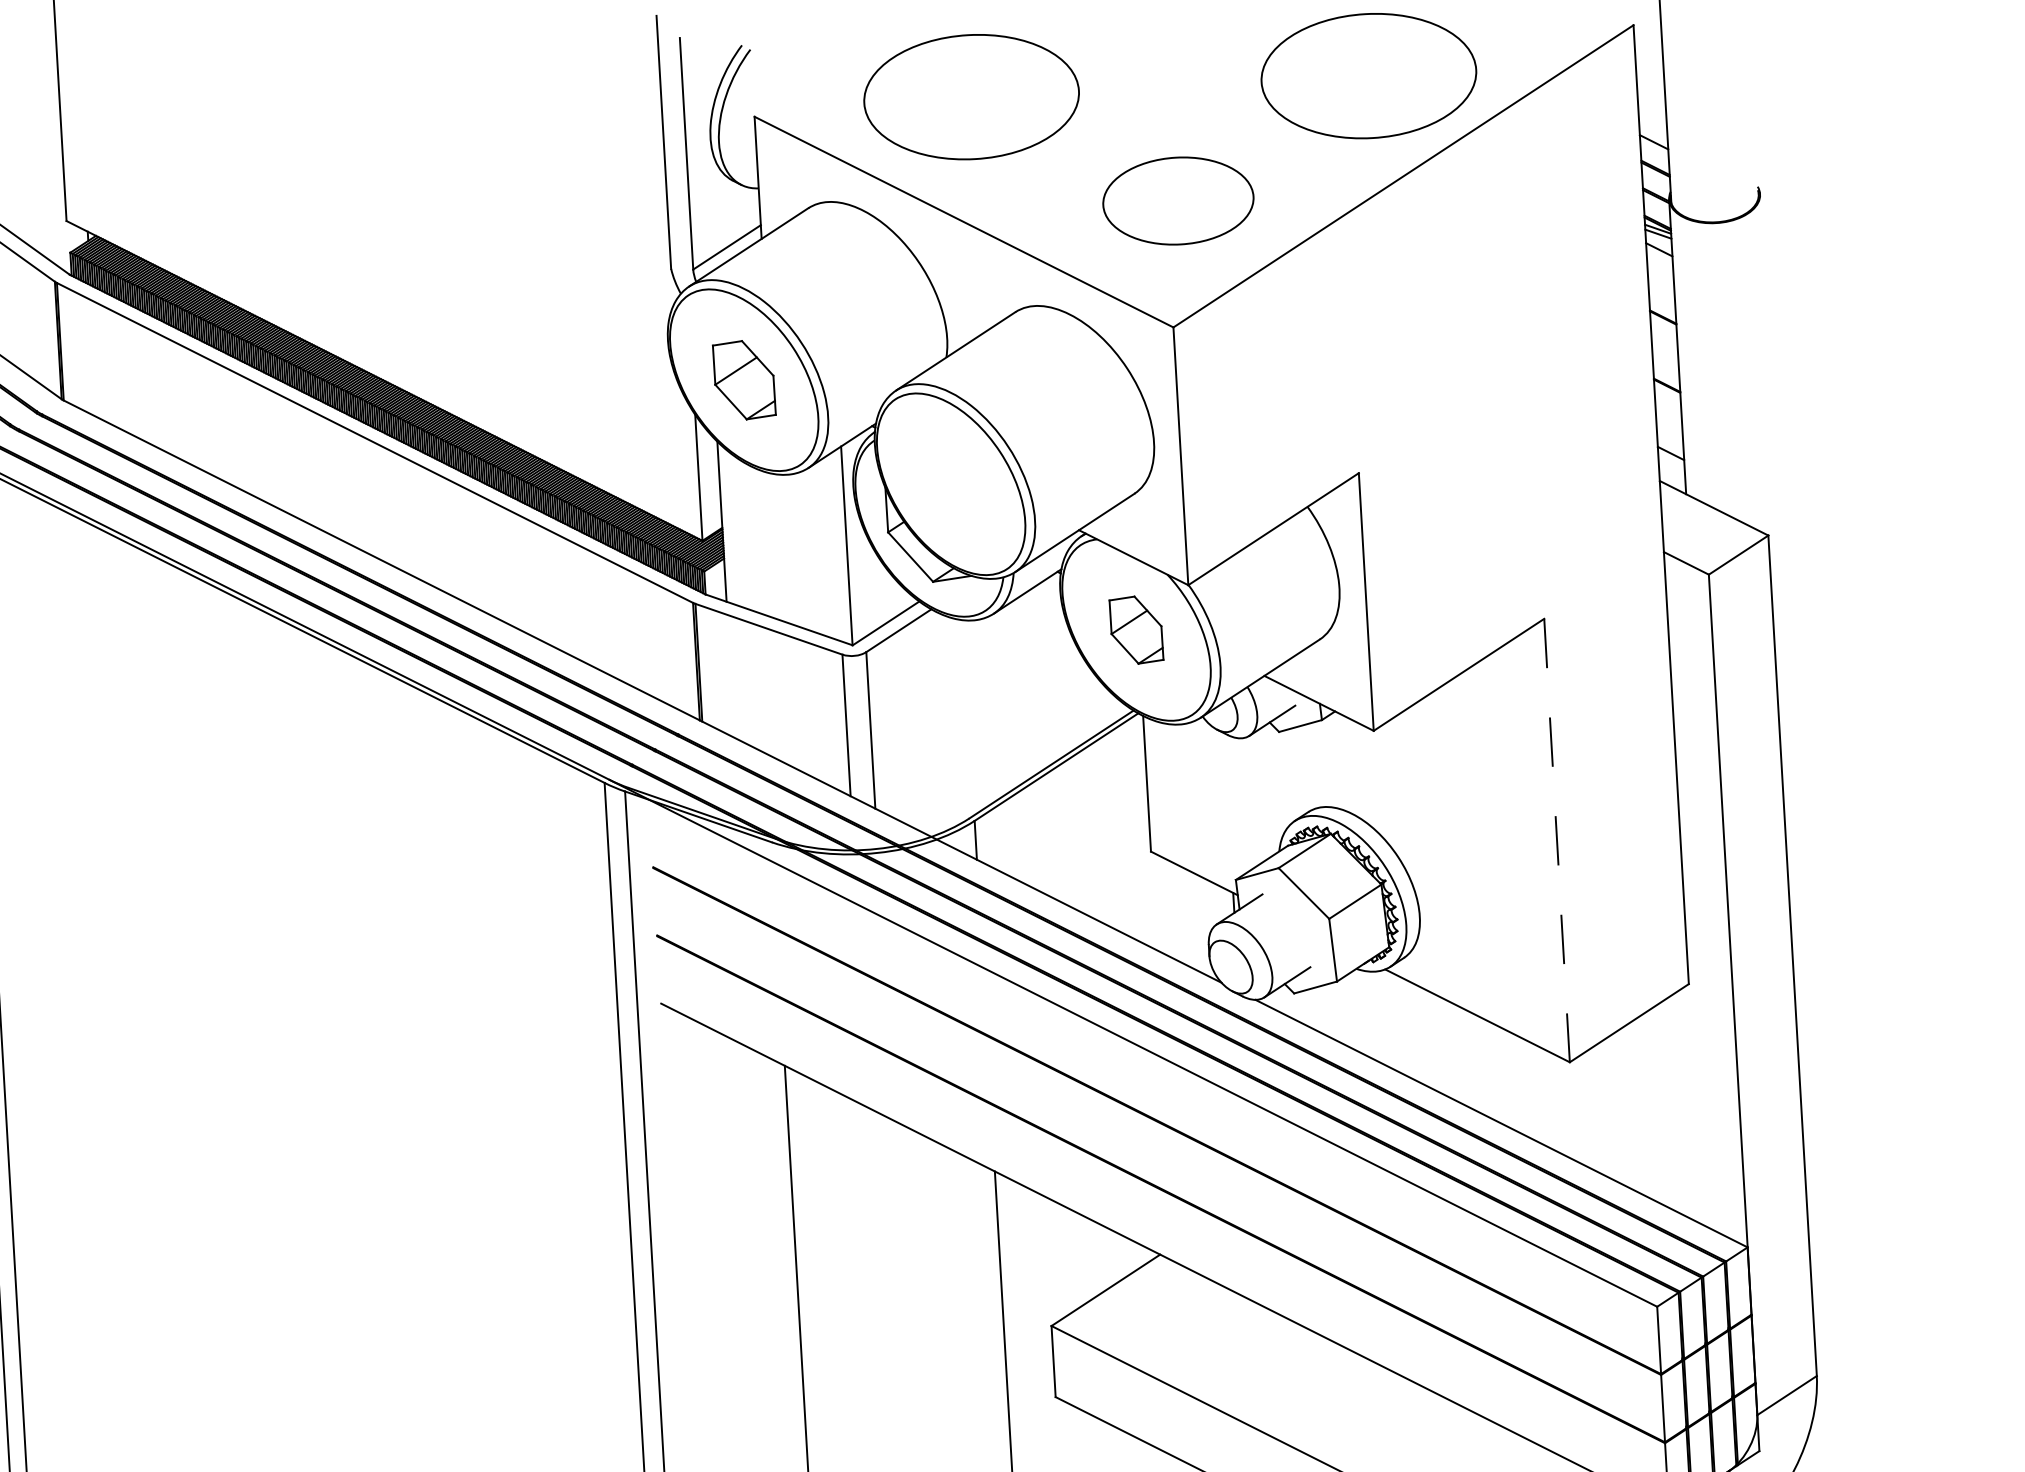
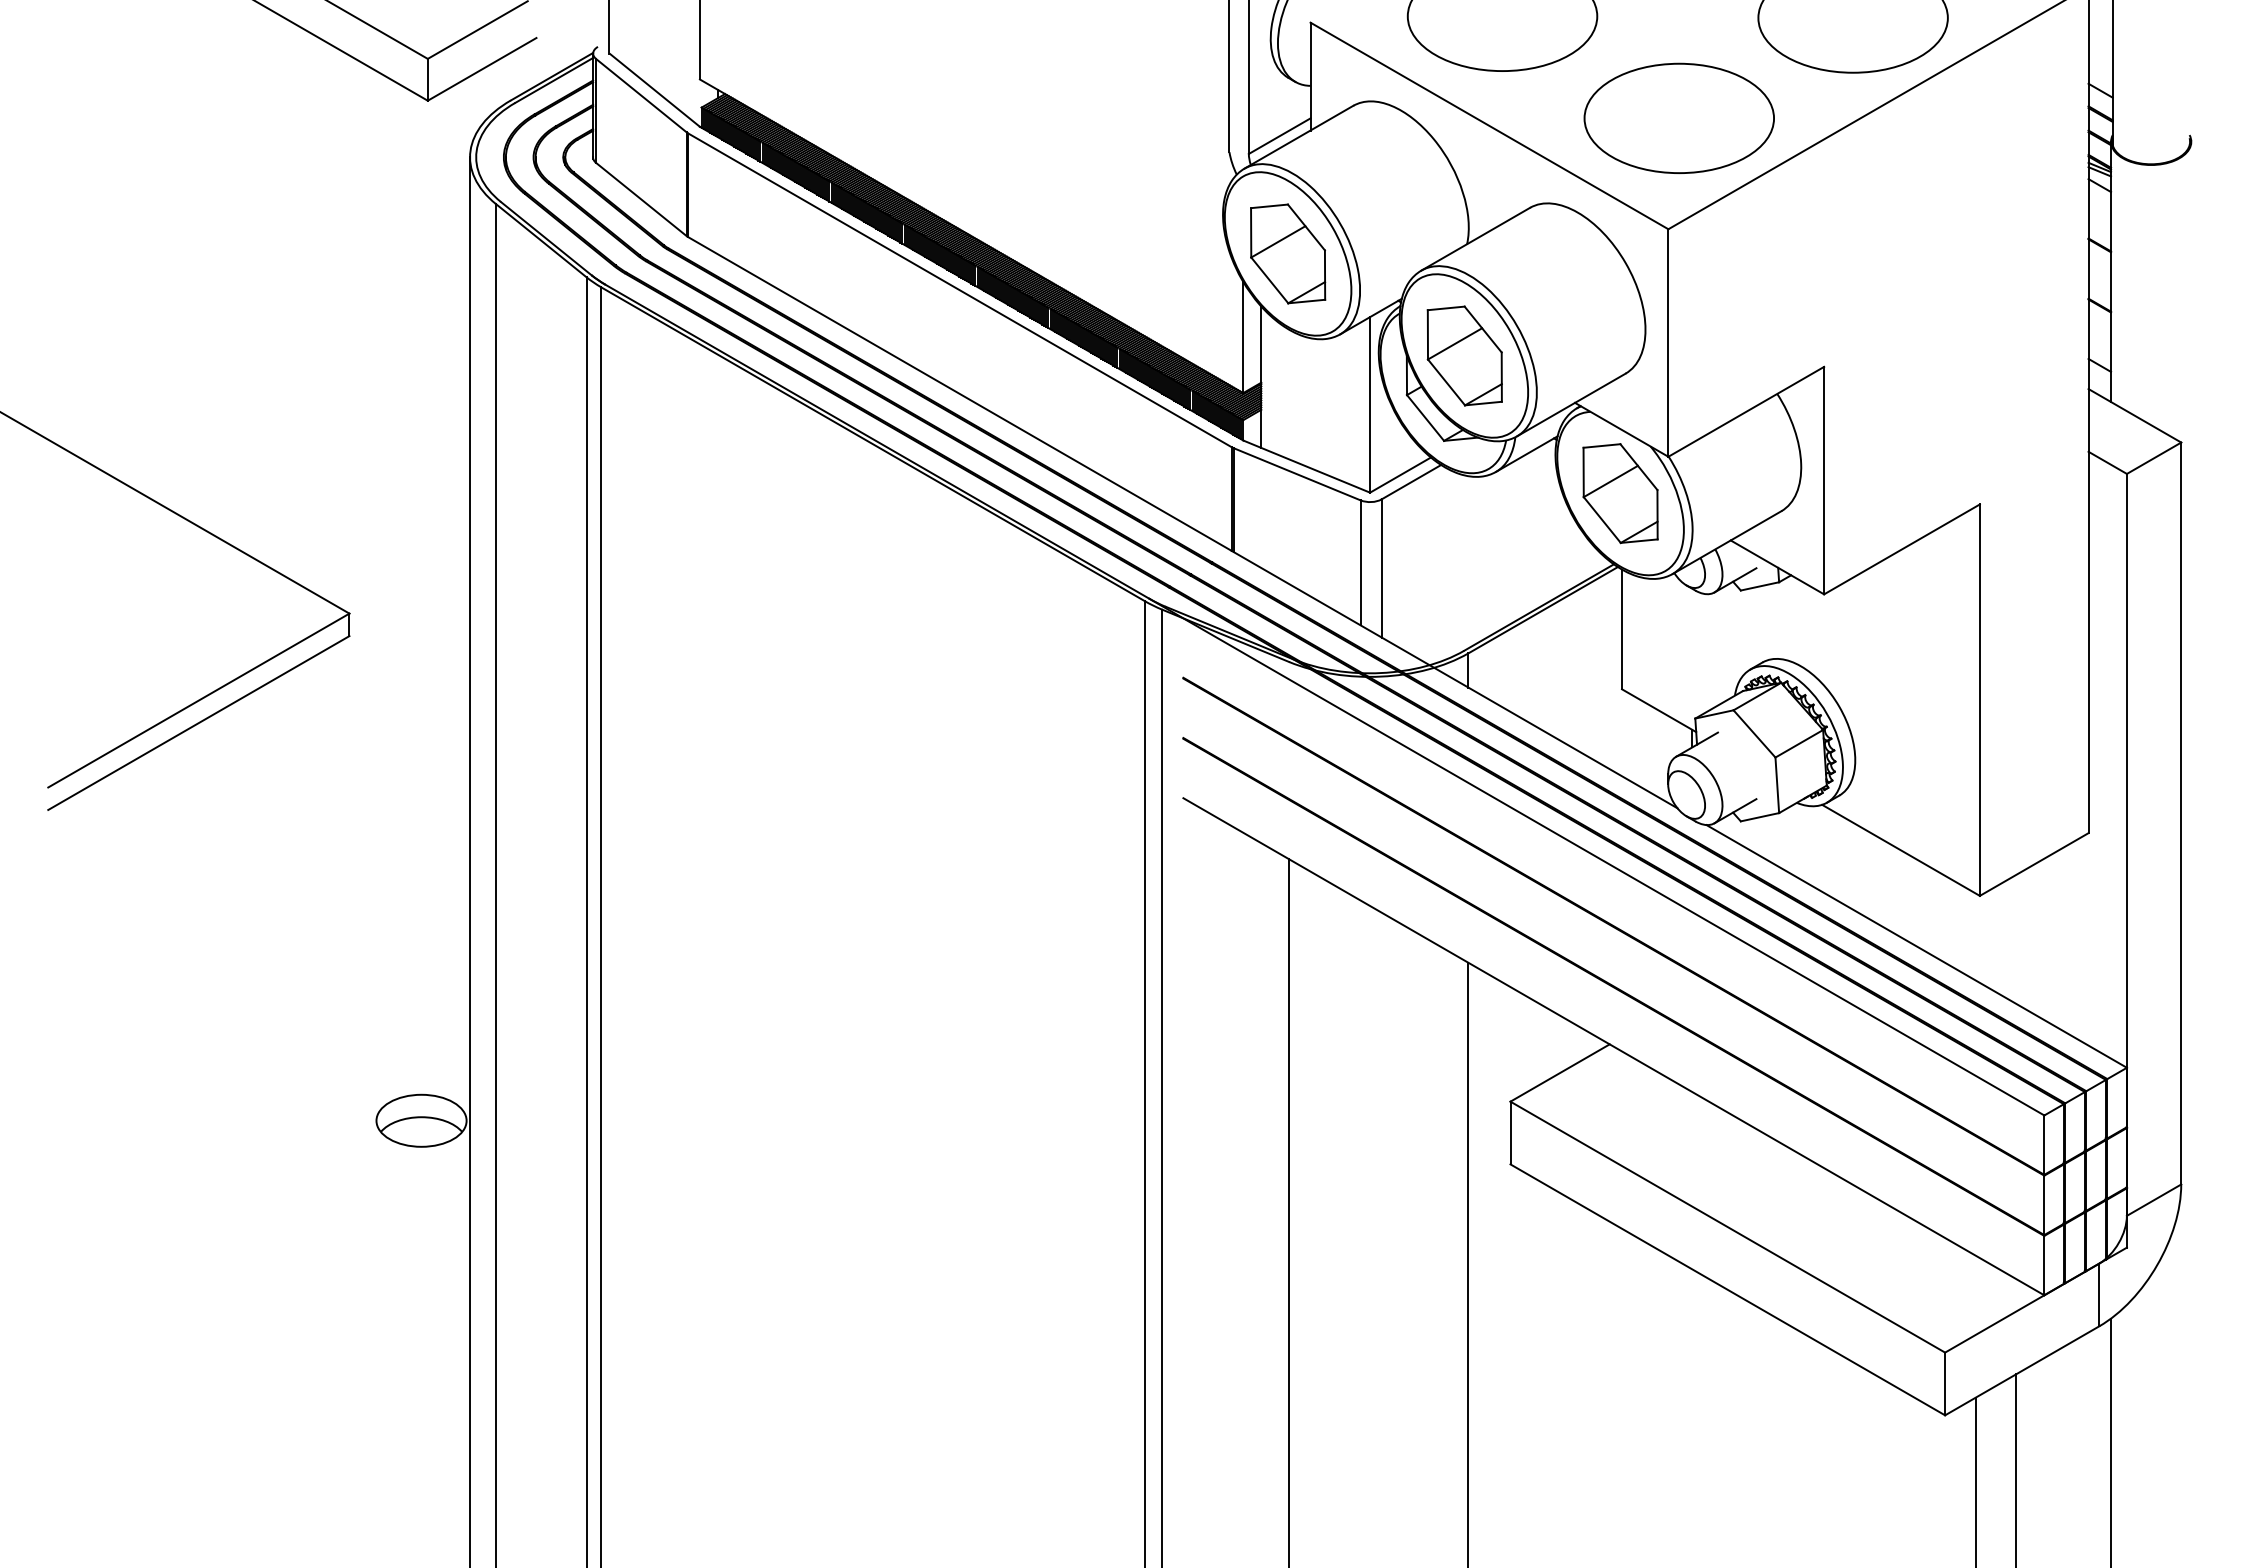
part: (1177, 200) -> (1678, 117), size x1.43
part: (744, 379) -> (1288, 253), size x1.43
part: (950, 483) -> (1464, 355), added
part: (1136, 629) -> (1620, 493), size x1.67
line: (1556, 840) -> (1979, 700), dashed -> solid

